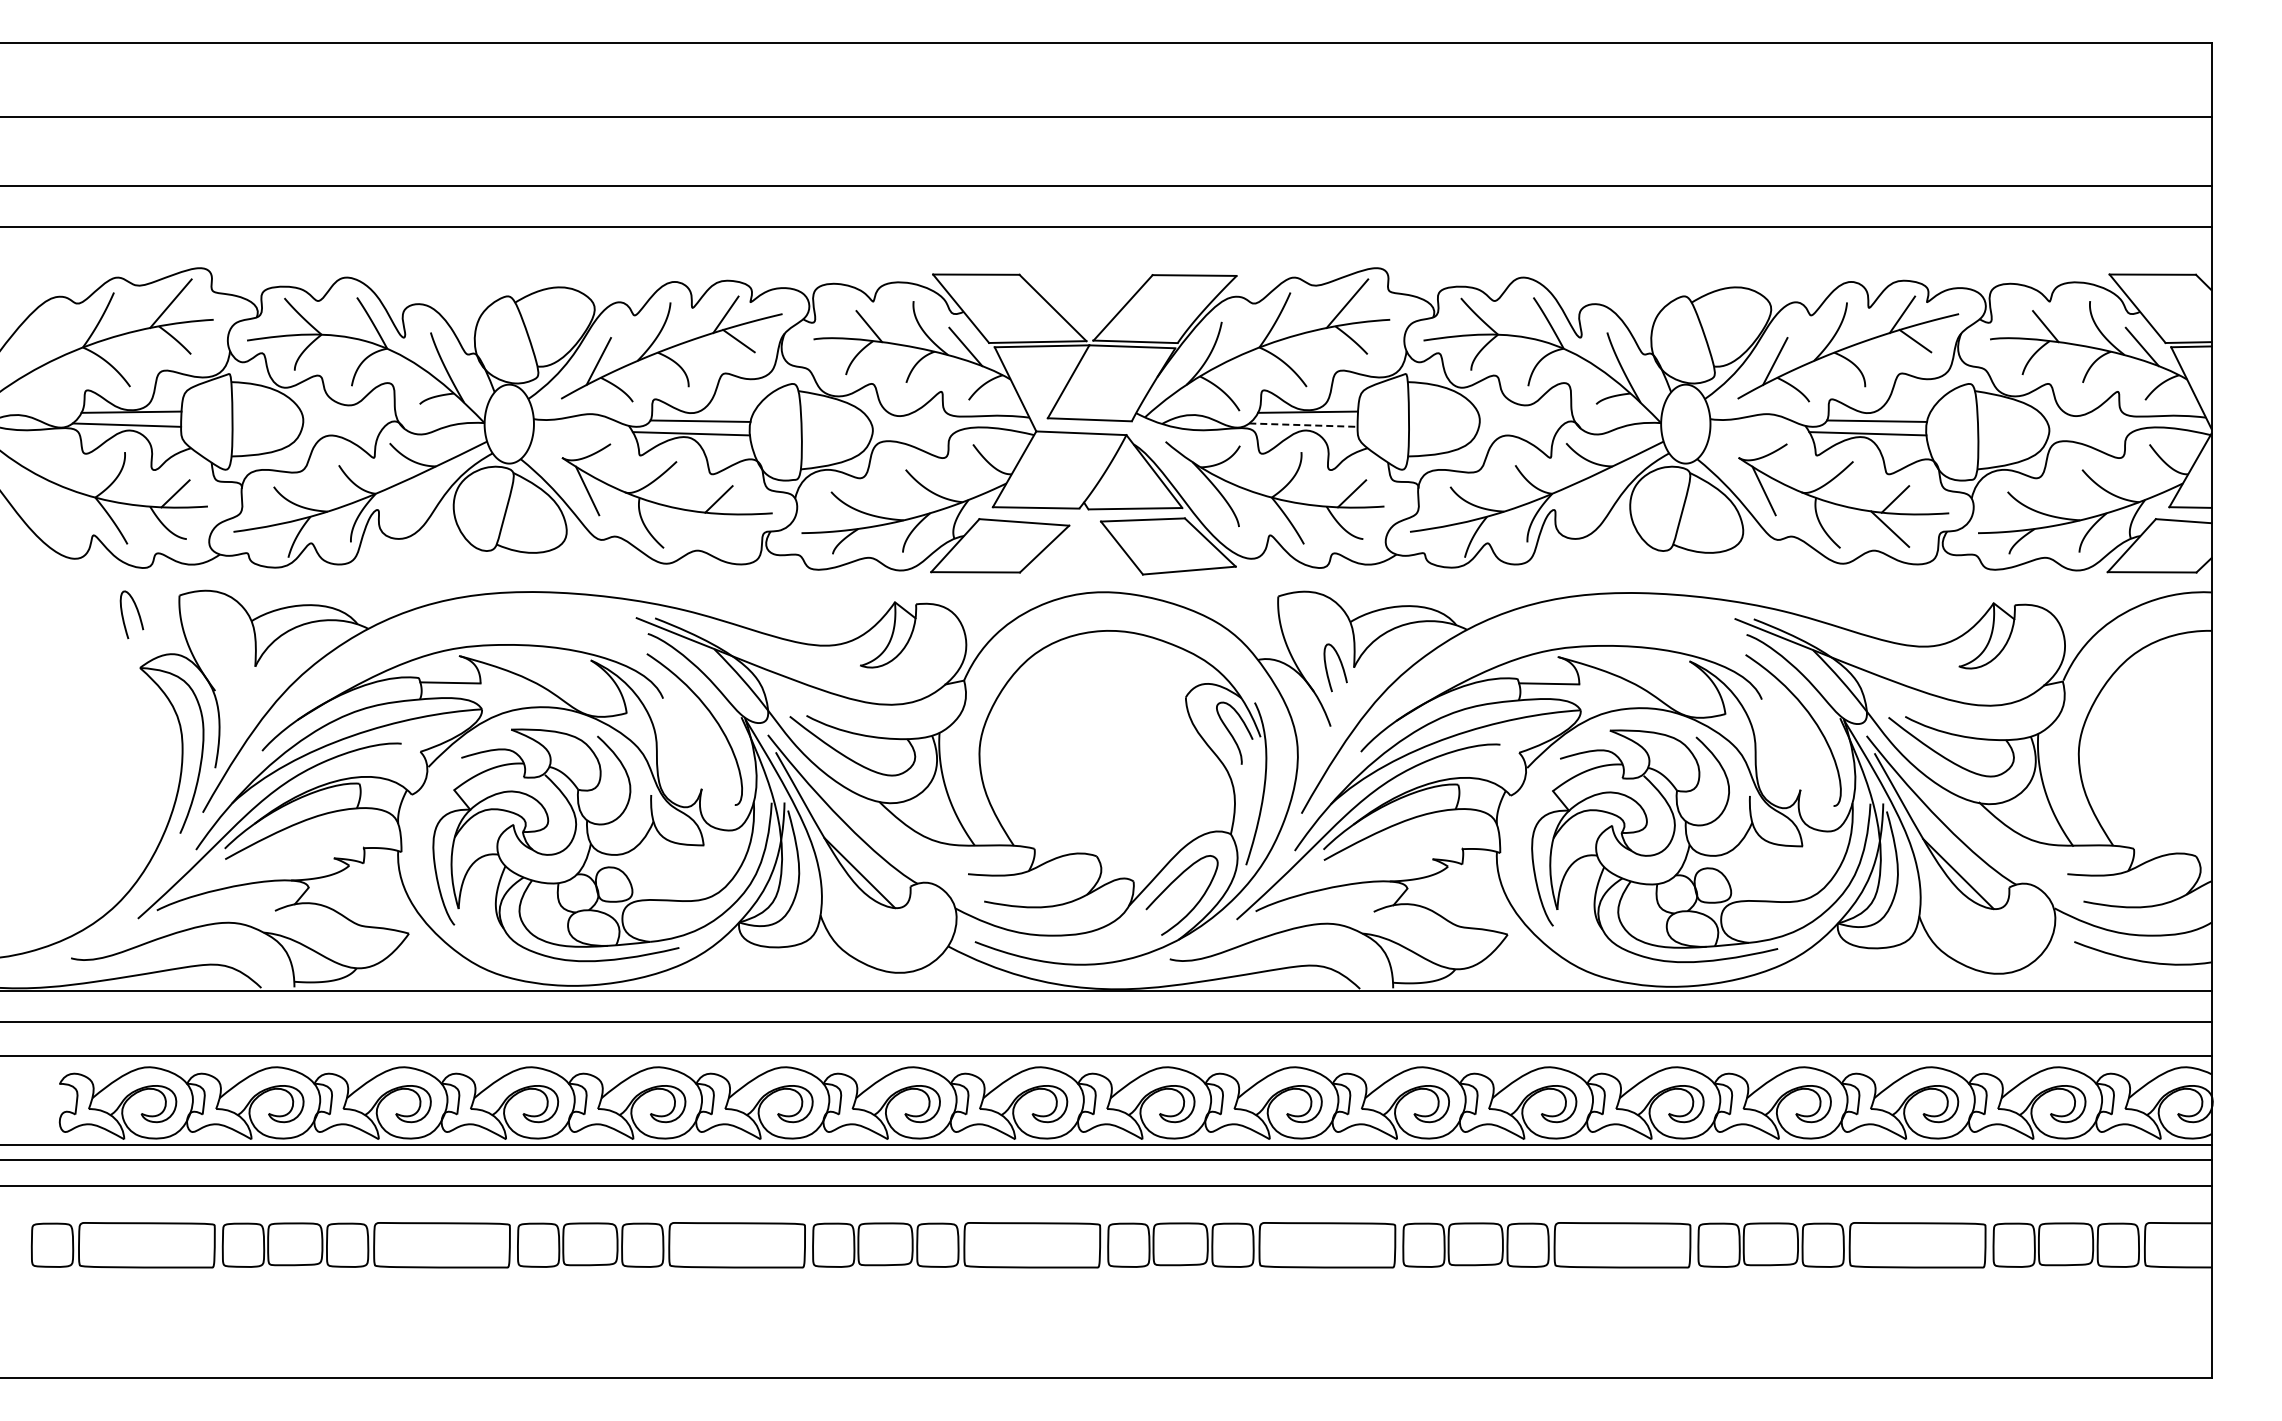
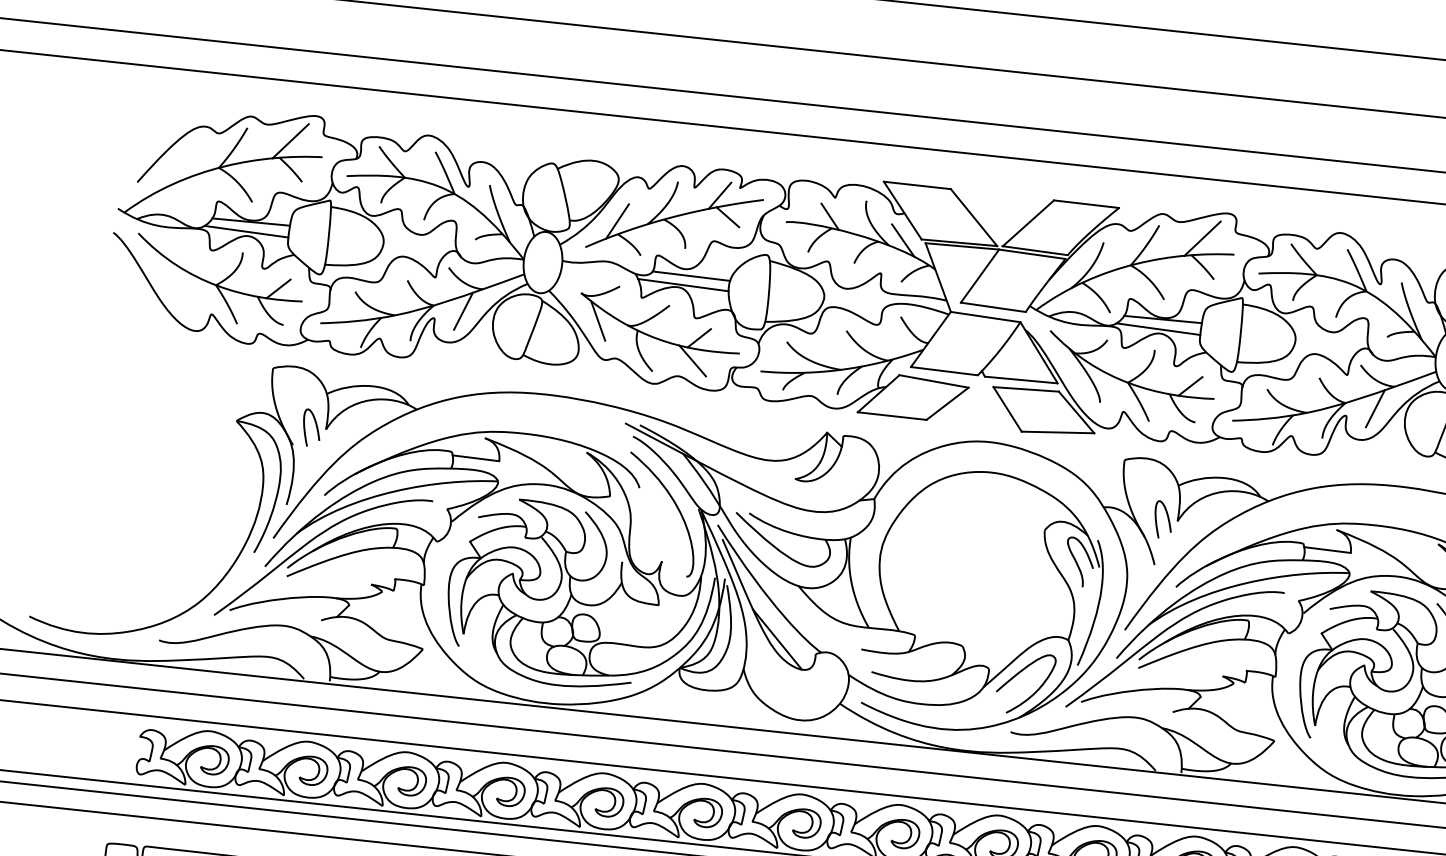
line: (1303, 425) -> (1158, 329), dashed -> solid
line: (413, 496) -> (462, 310), added
line: (1590, 496) -> (1375, 408), added
line: (713, 528) -> (692, 360), added
curve: (137, 613) -> (316, 427), moved

